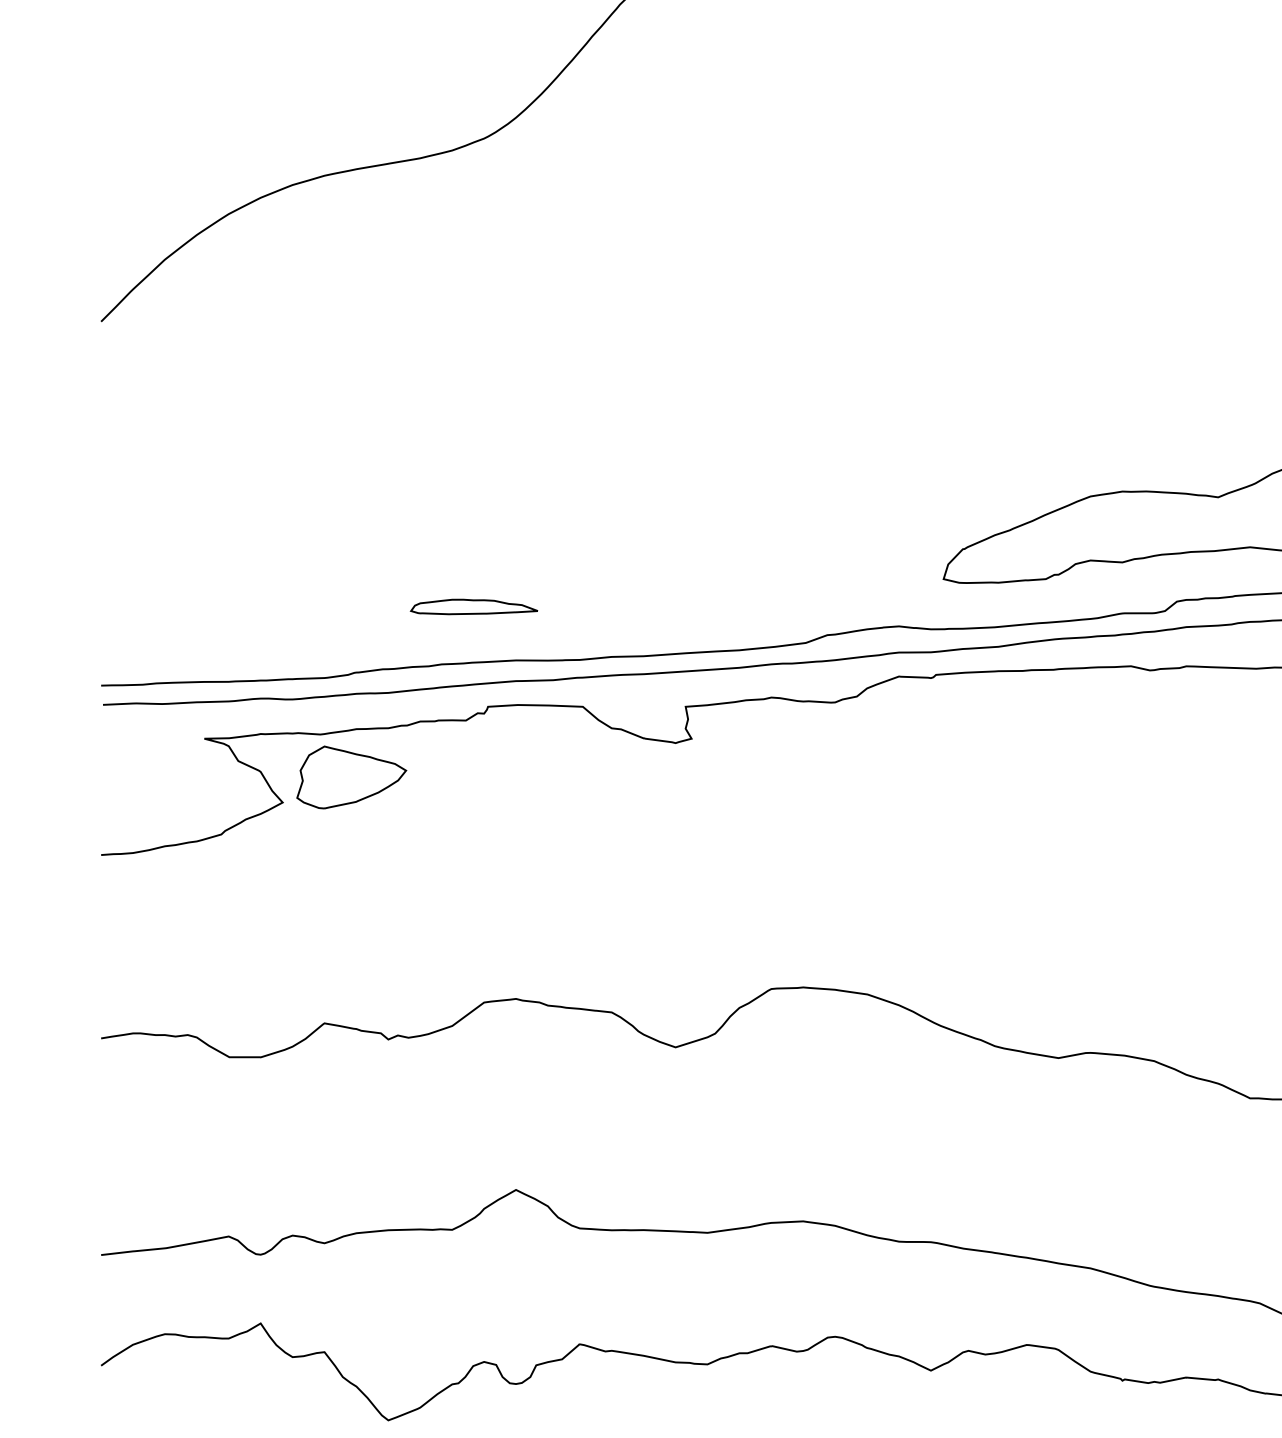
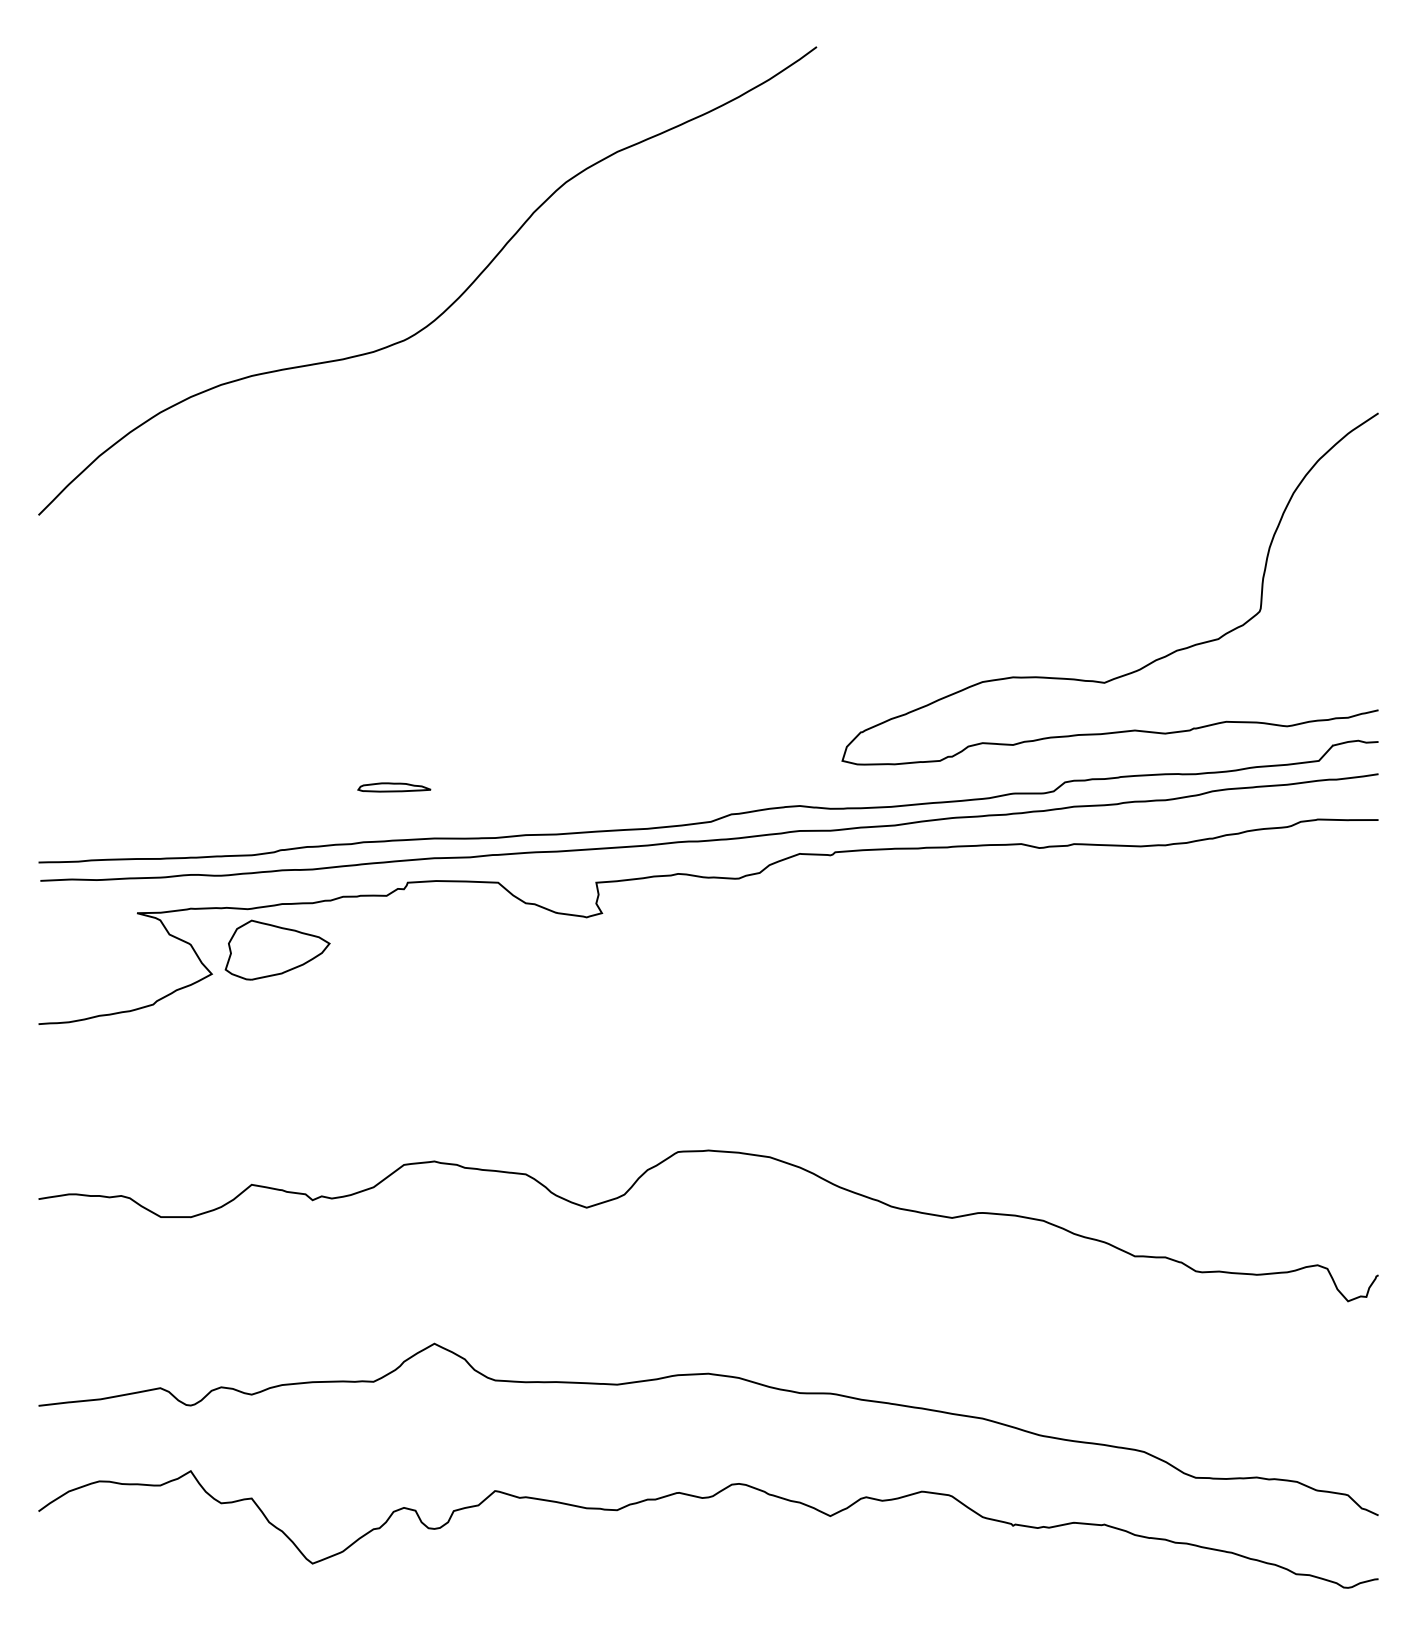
part: (474, 607) -> (394, 787), size x0.6

